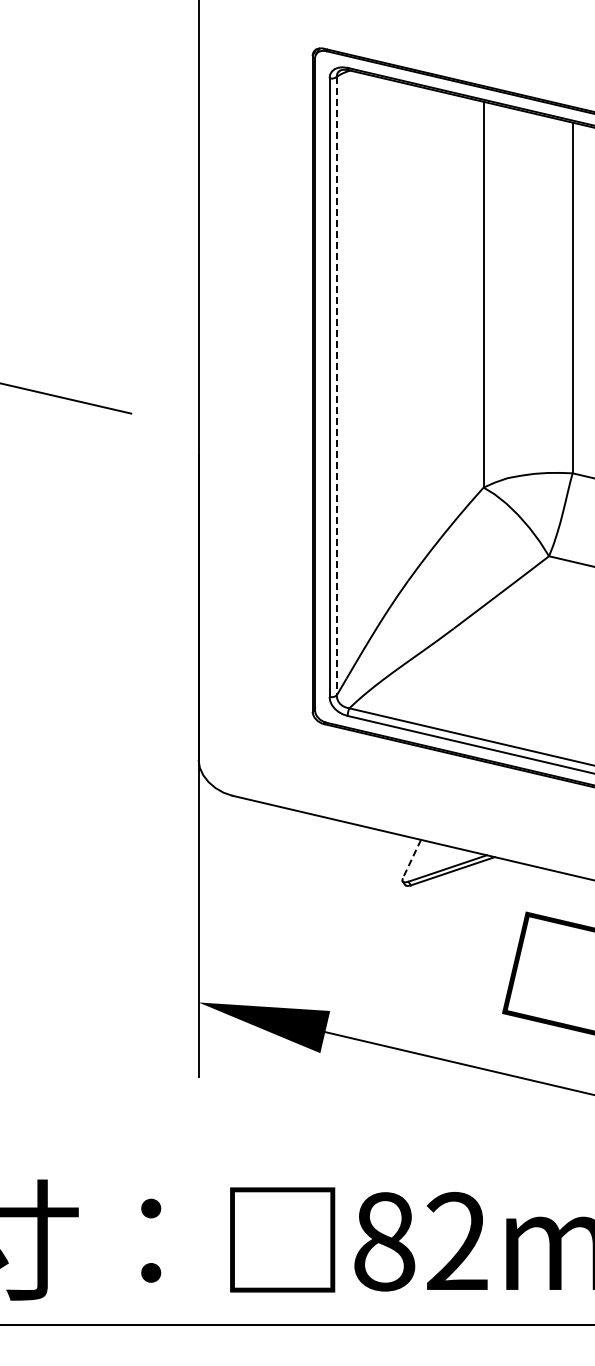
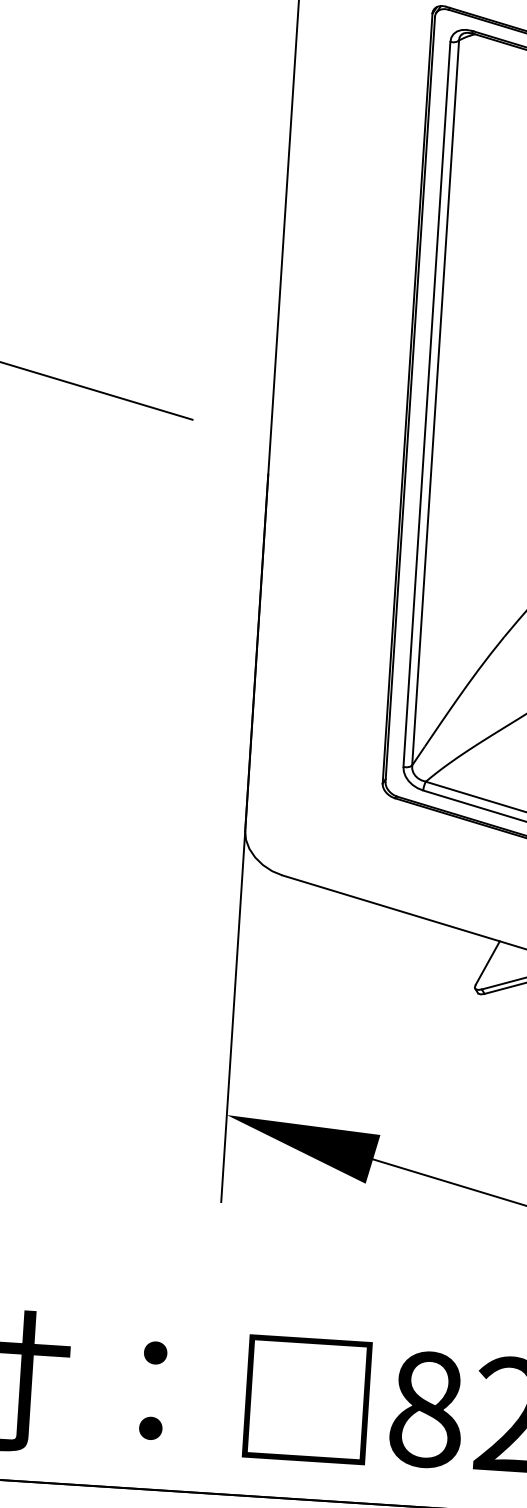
line: (336, 386) -> (435, 403), dashed -> solid
line: (411, 859) -> (487, 963), dashed -> solid

